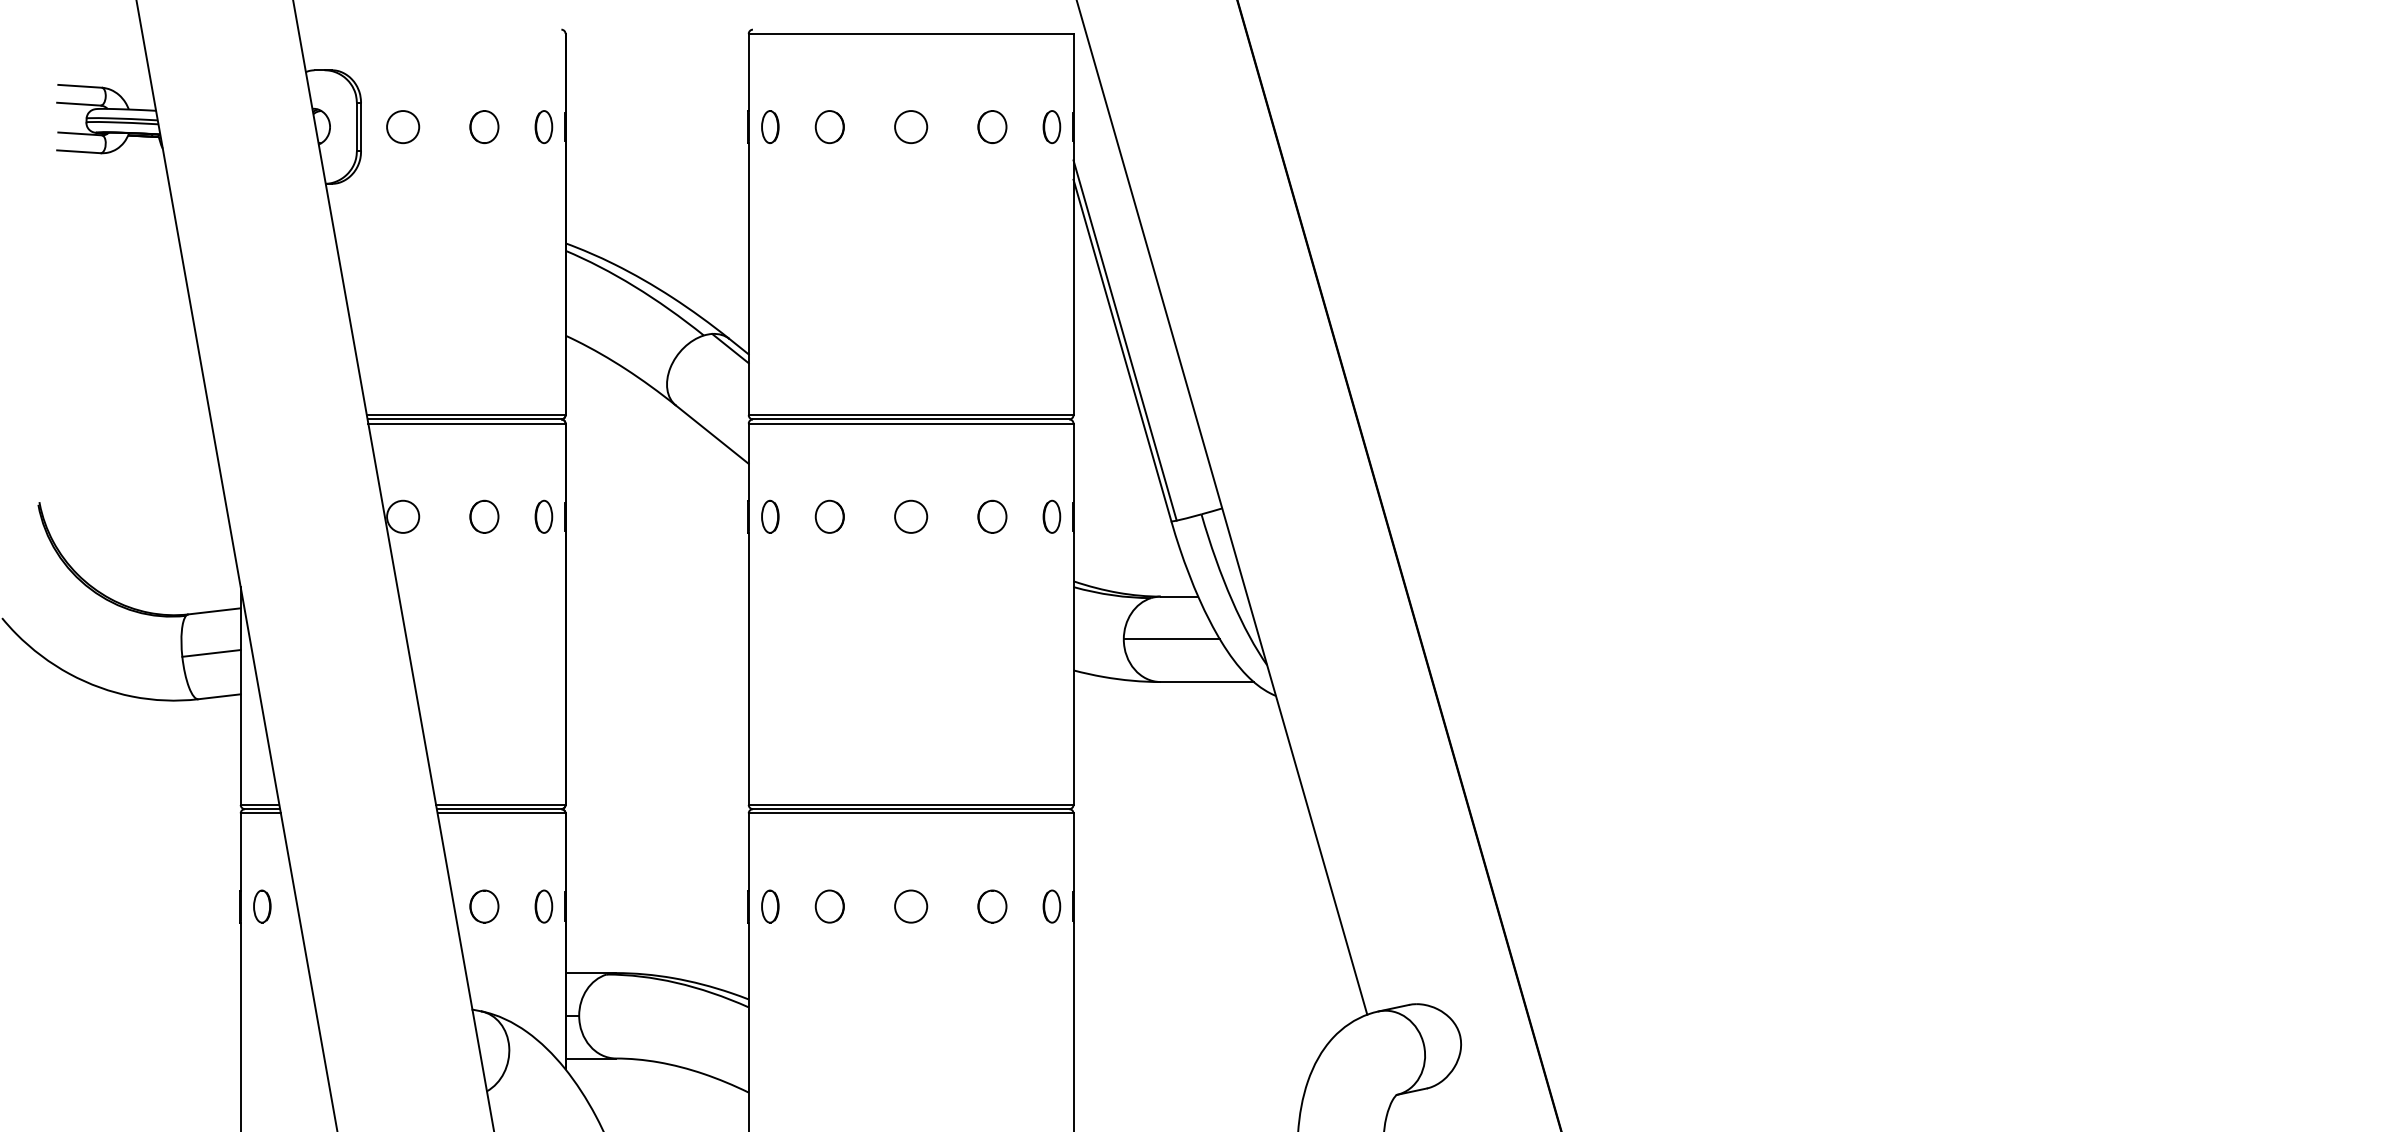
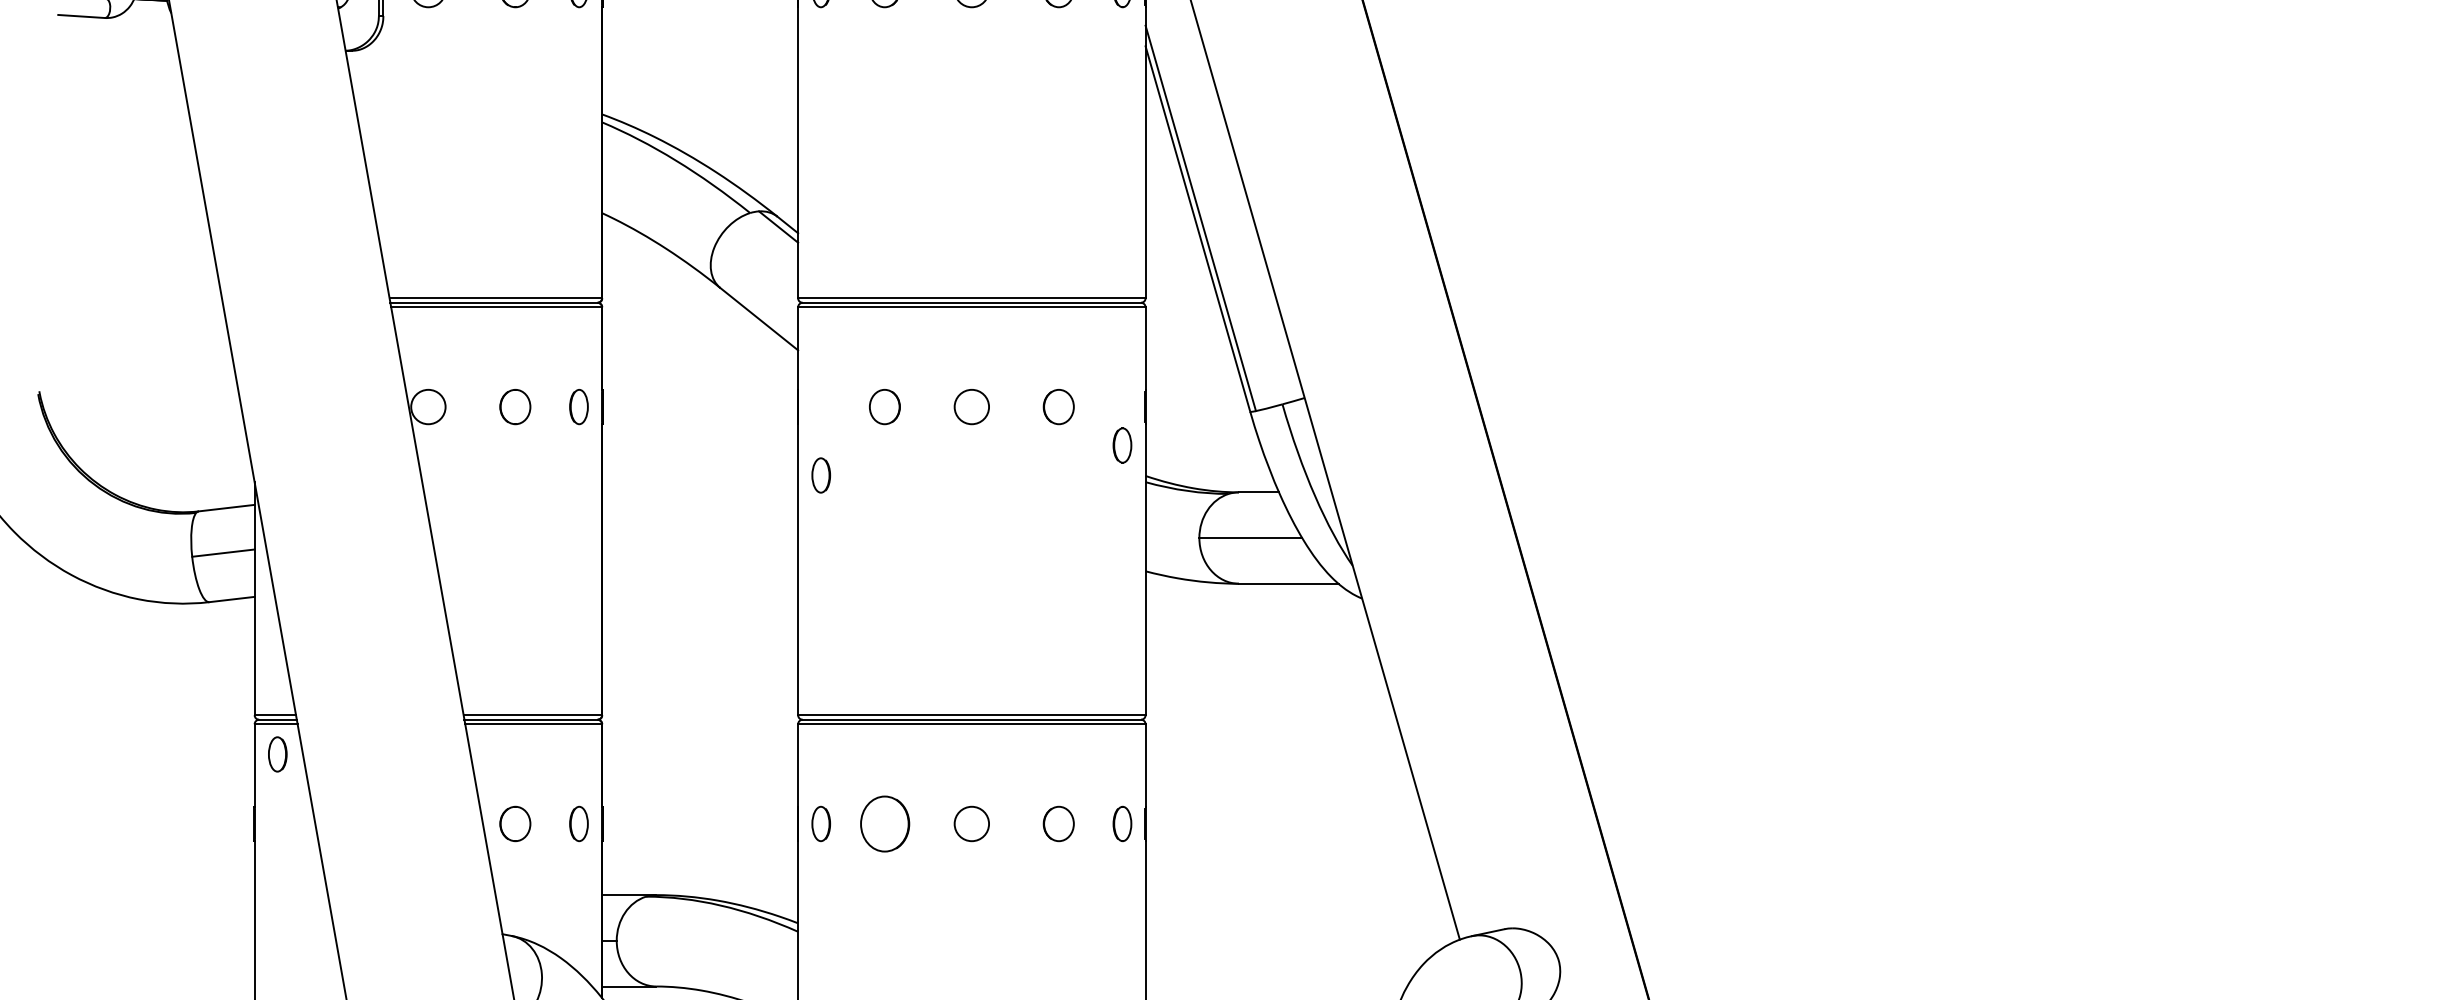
part: (770, 516) -> (821, 475), moved
part: (1051, 516) -> (1122, 445), moved
part: (262, 906) -> (277, 754), moved
part: (829, 906) -> (884, 823), size x1.6

